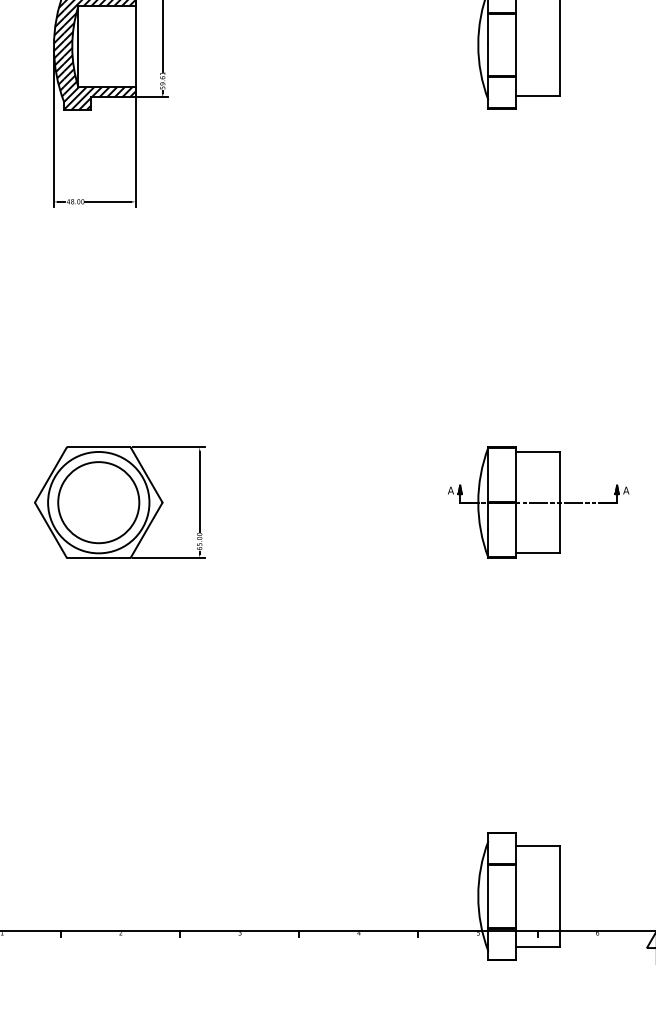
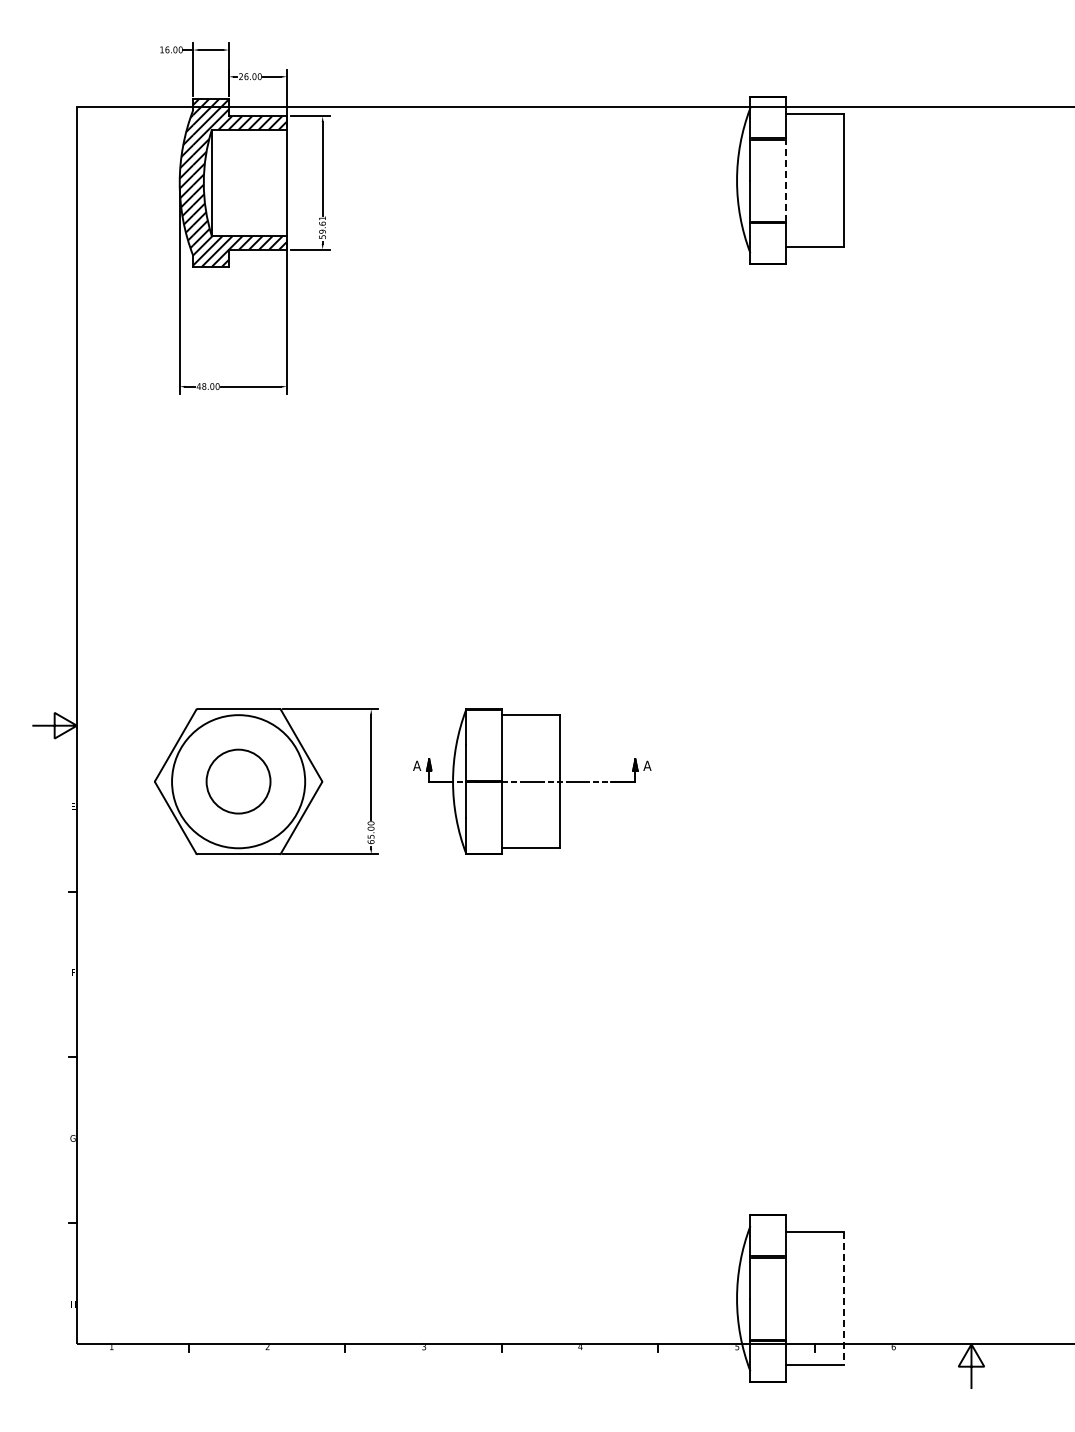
line: (515, 44) -> (786, 180), solid -> dashed
circle: (98, 502) -> (238, 781), size x0.6
part: (538, 502) -> (532, 781), moved
line: (560, 896) -> (844, 1298), solid -> dashed

